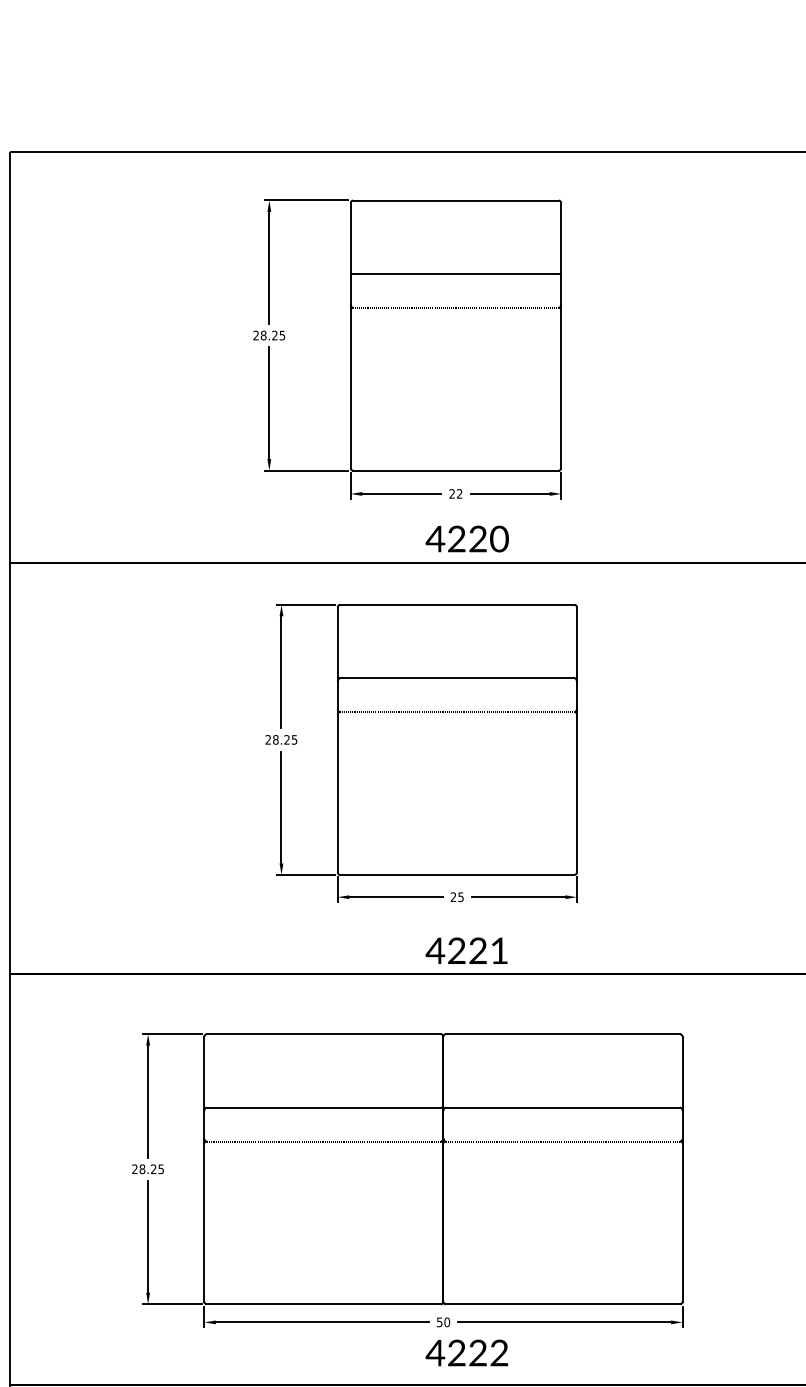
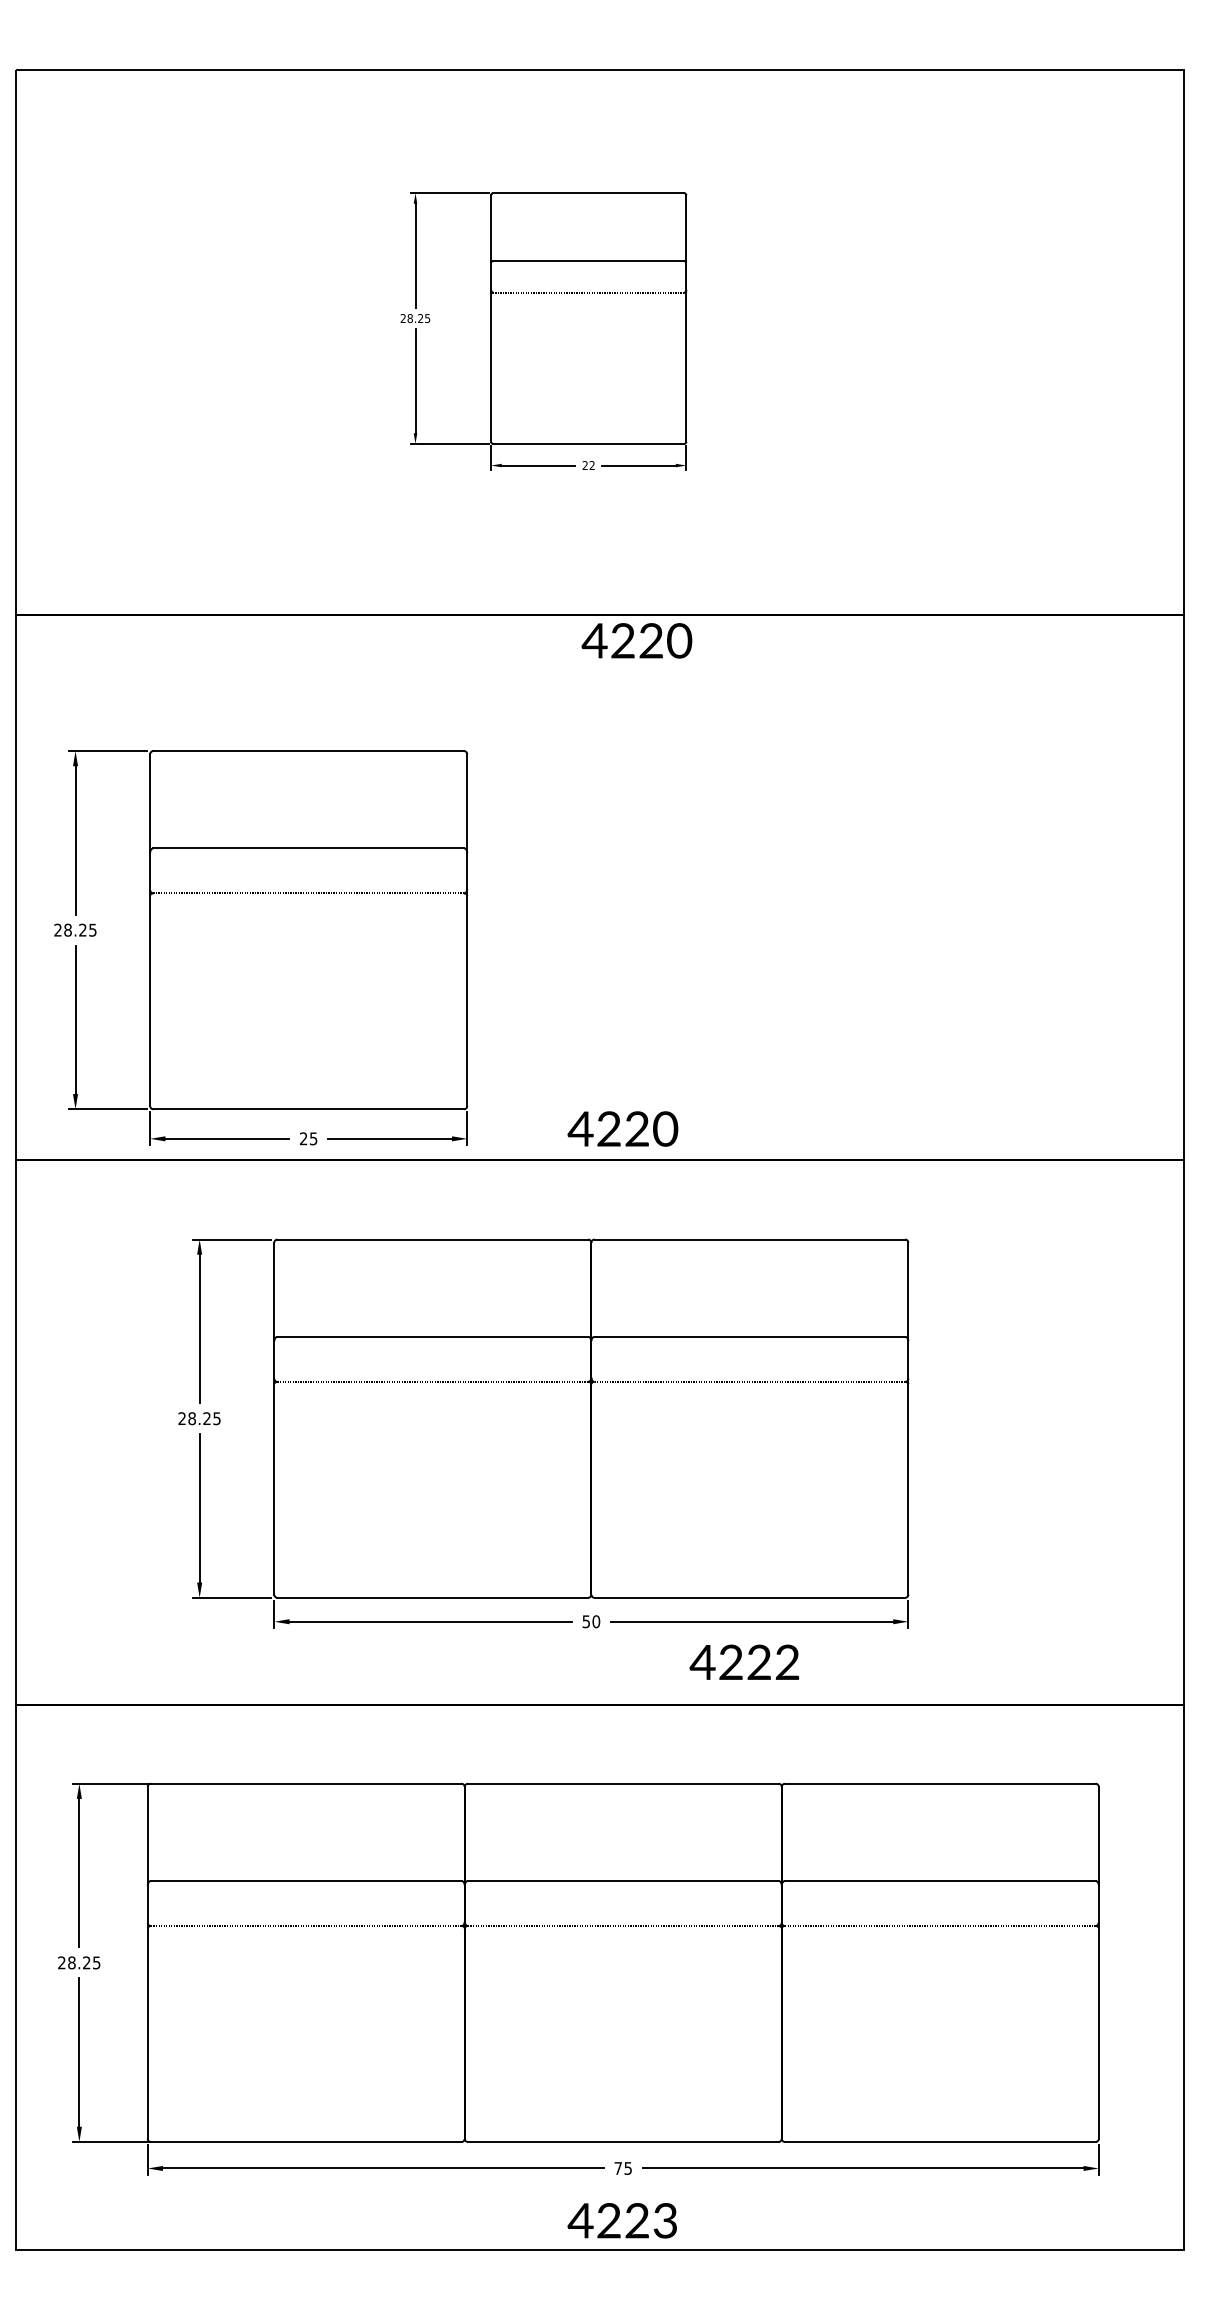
part: (407, 349) -> (543, 331), size x0.7
text: (466, 538) -> (636, 640), moved
part: (421, 752) -> (261, 947), moved
text: (499, 950) -> (665, 1128), 4221 -> 4220
text: (466, 1352) -> (743, 1661), moved

